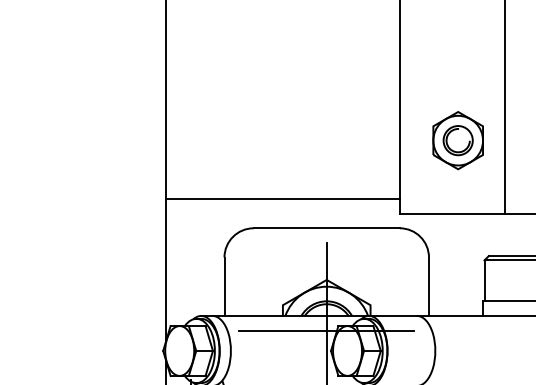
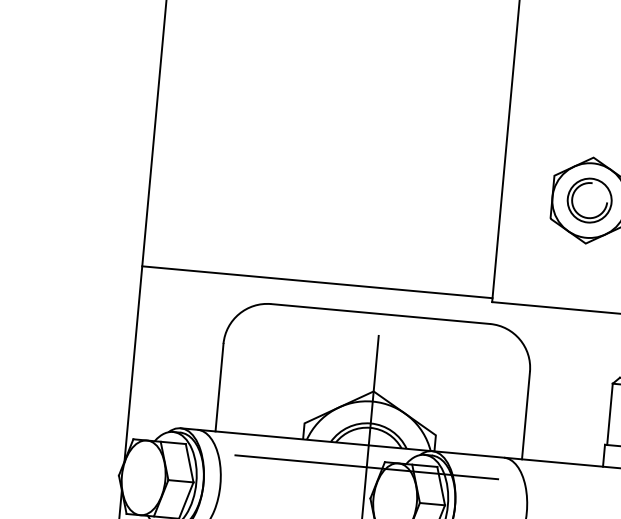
line: (282, 199) -> (316, 282), moved

